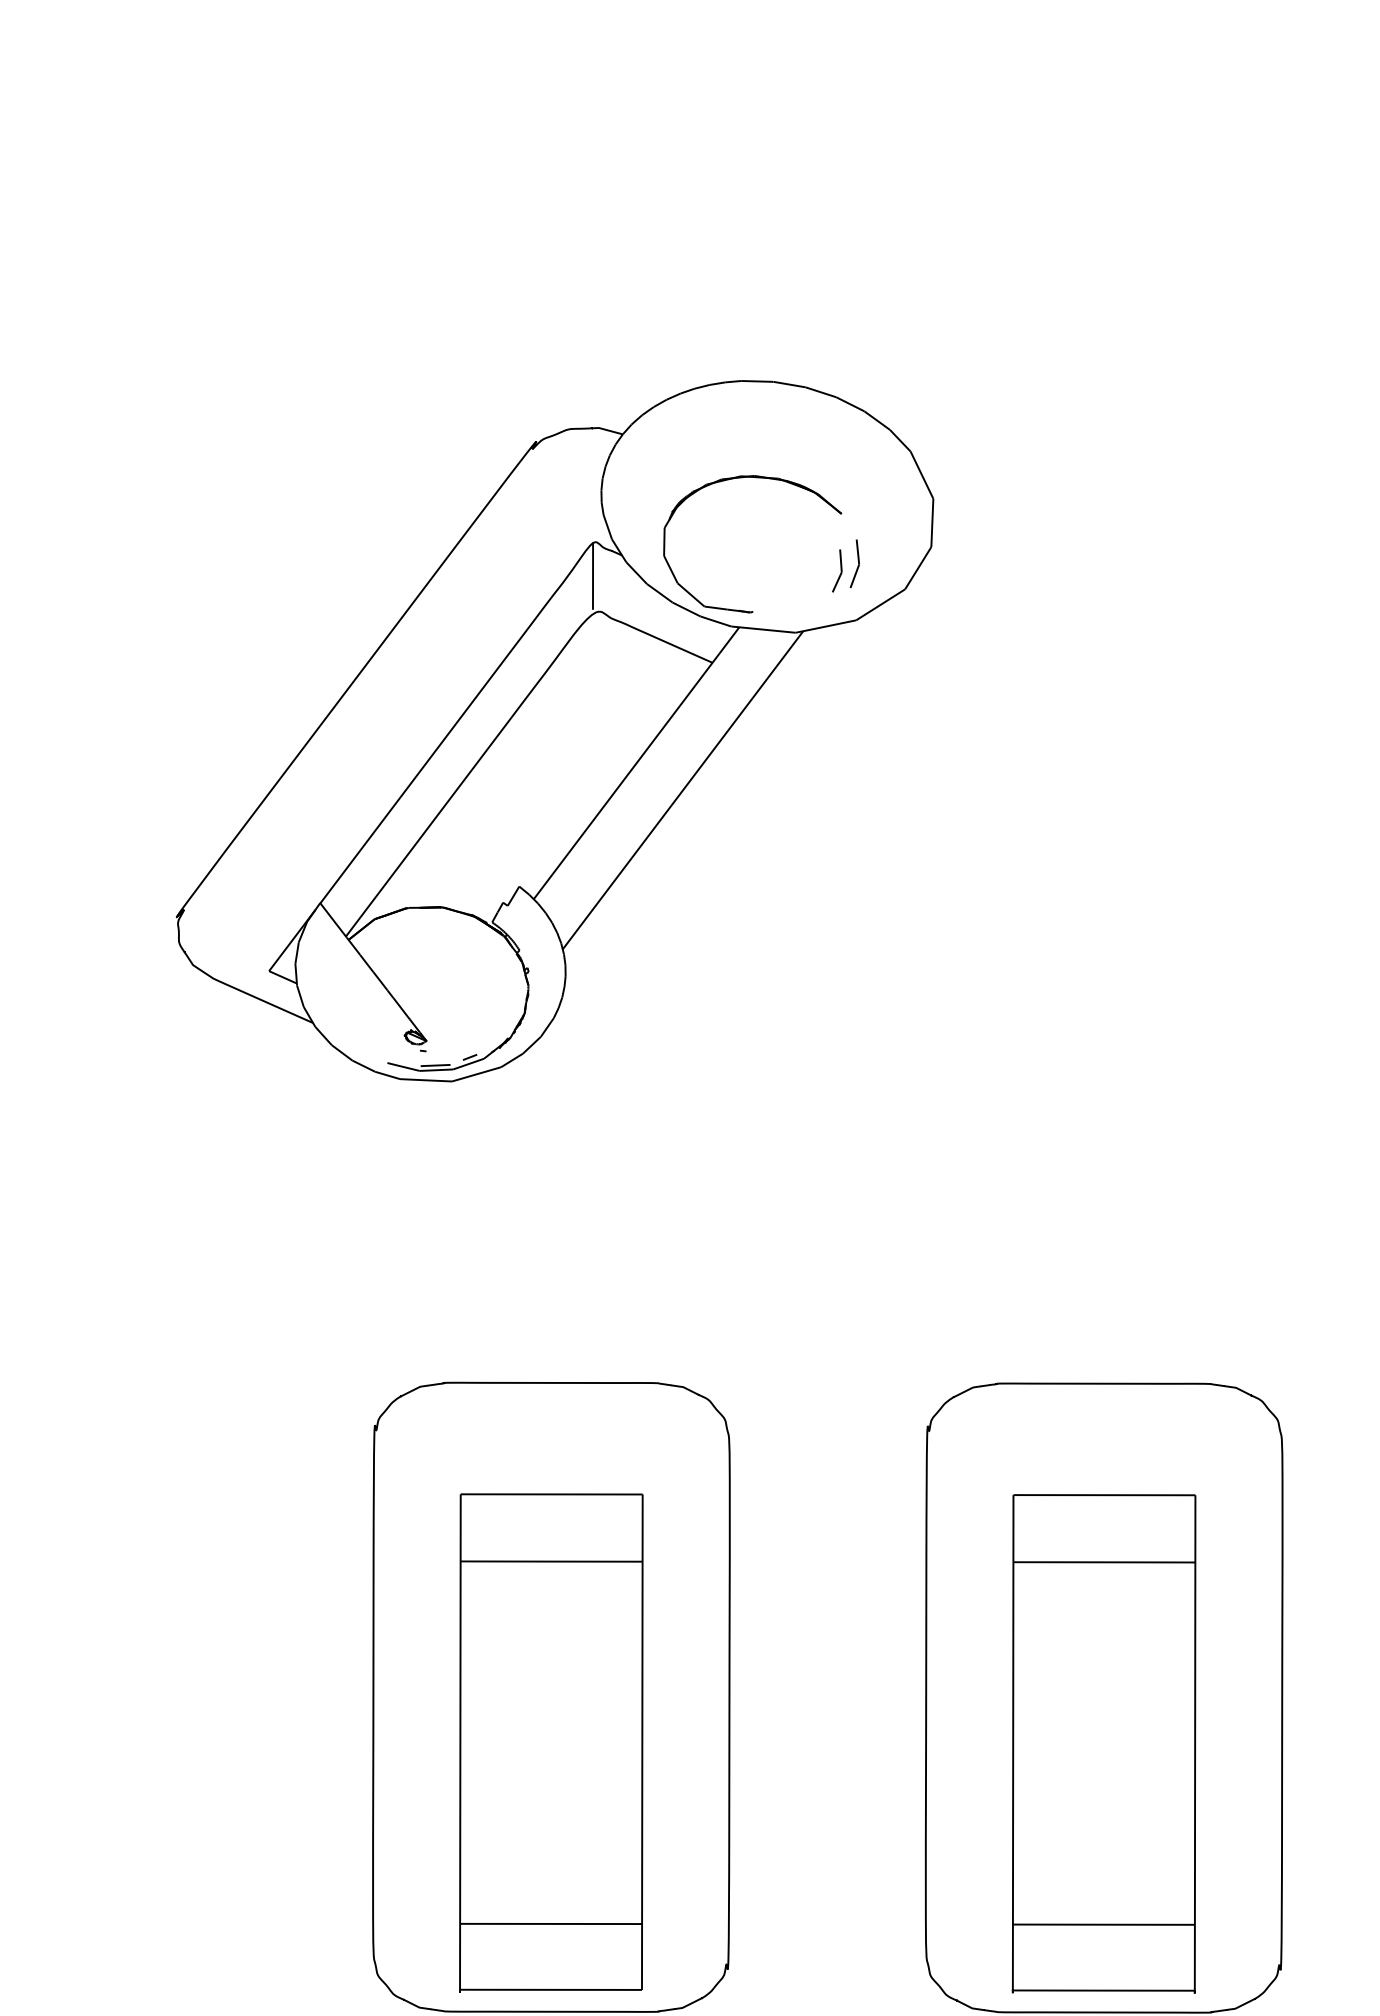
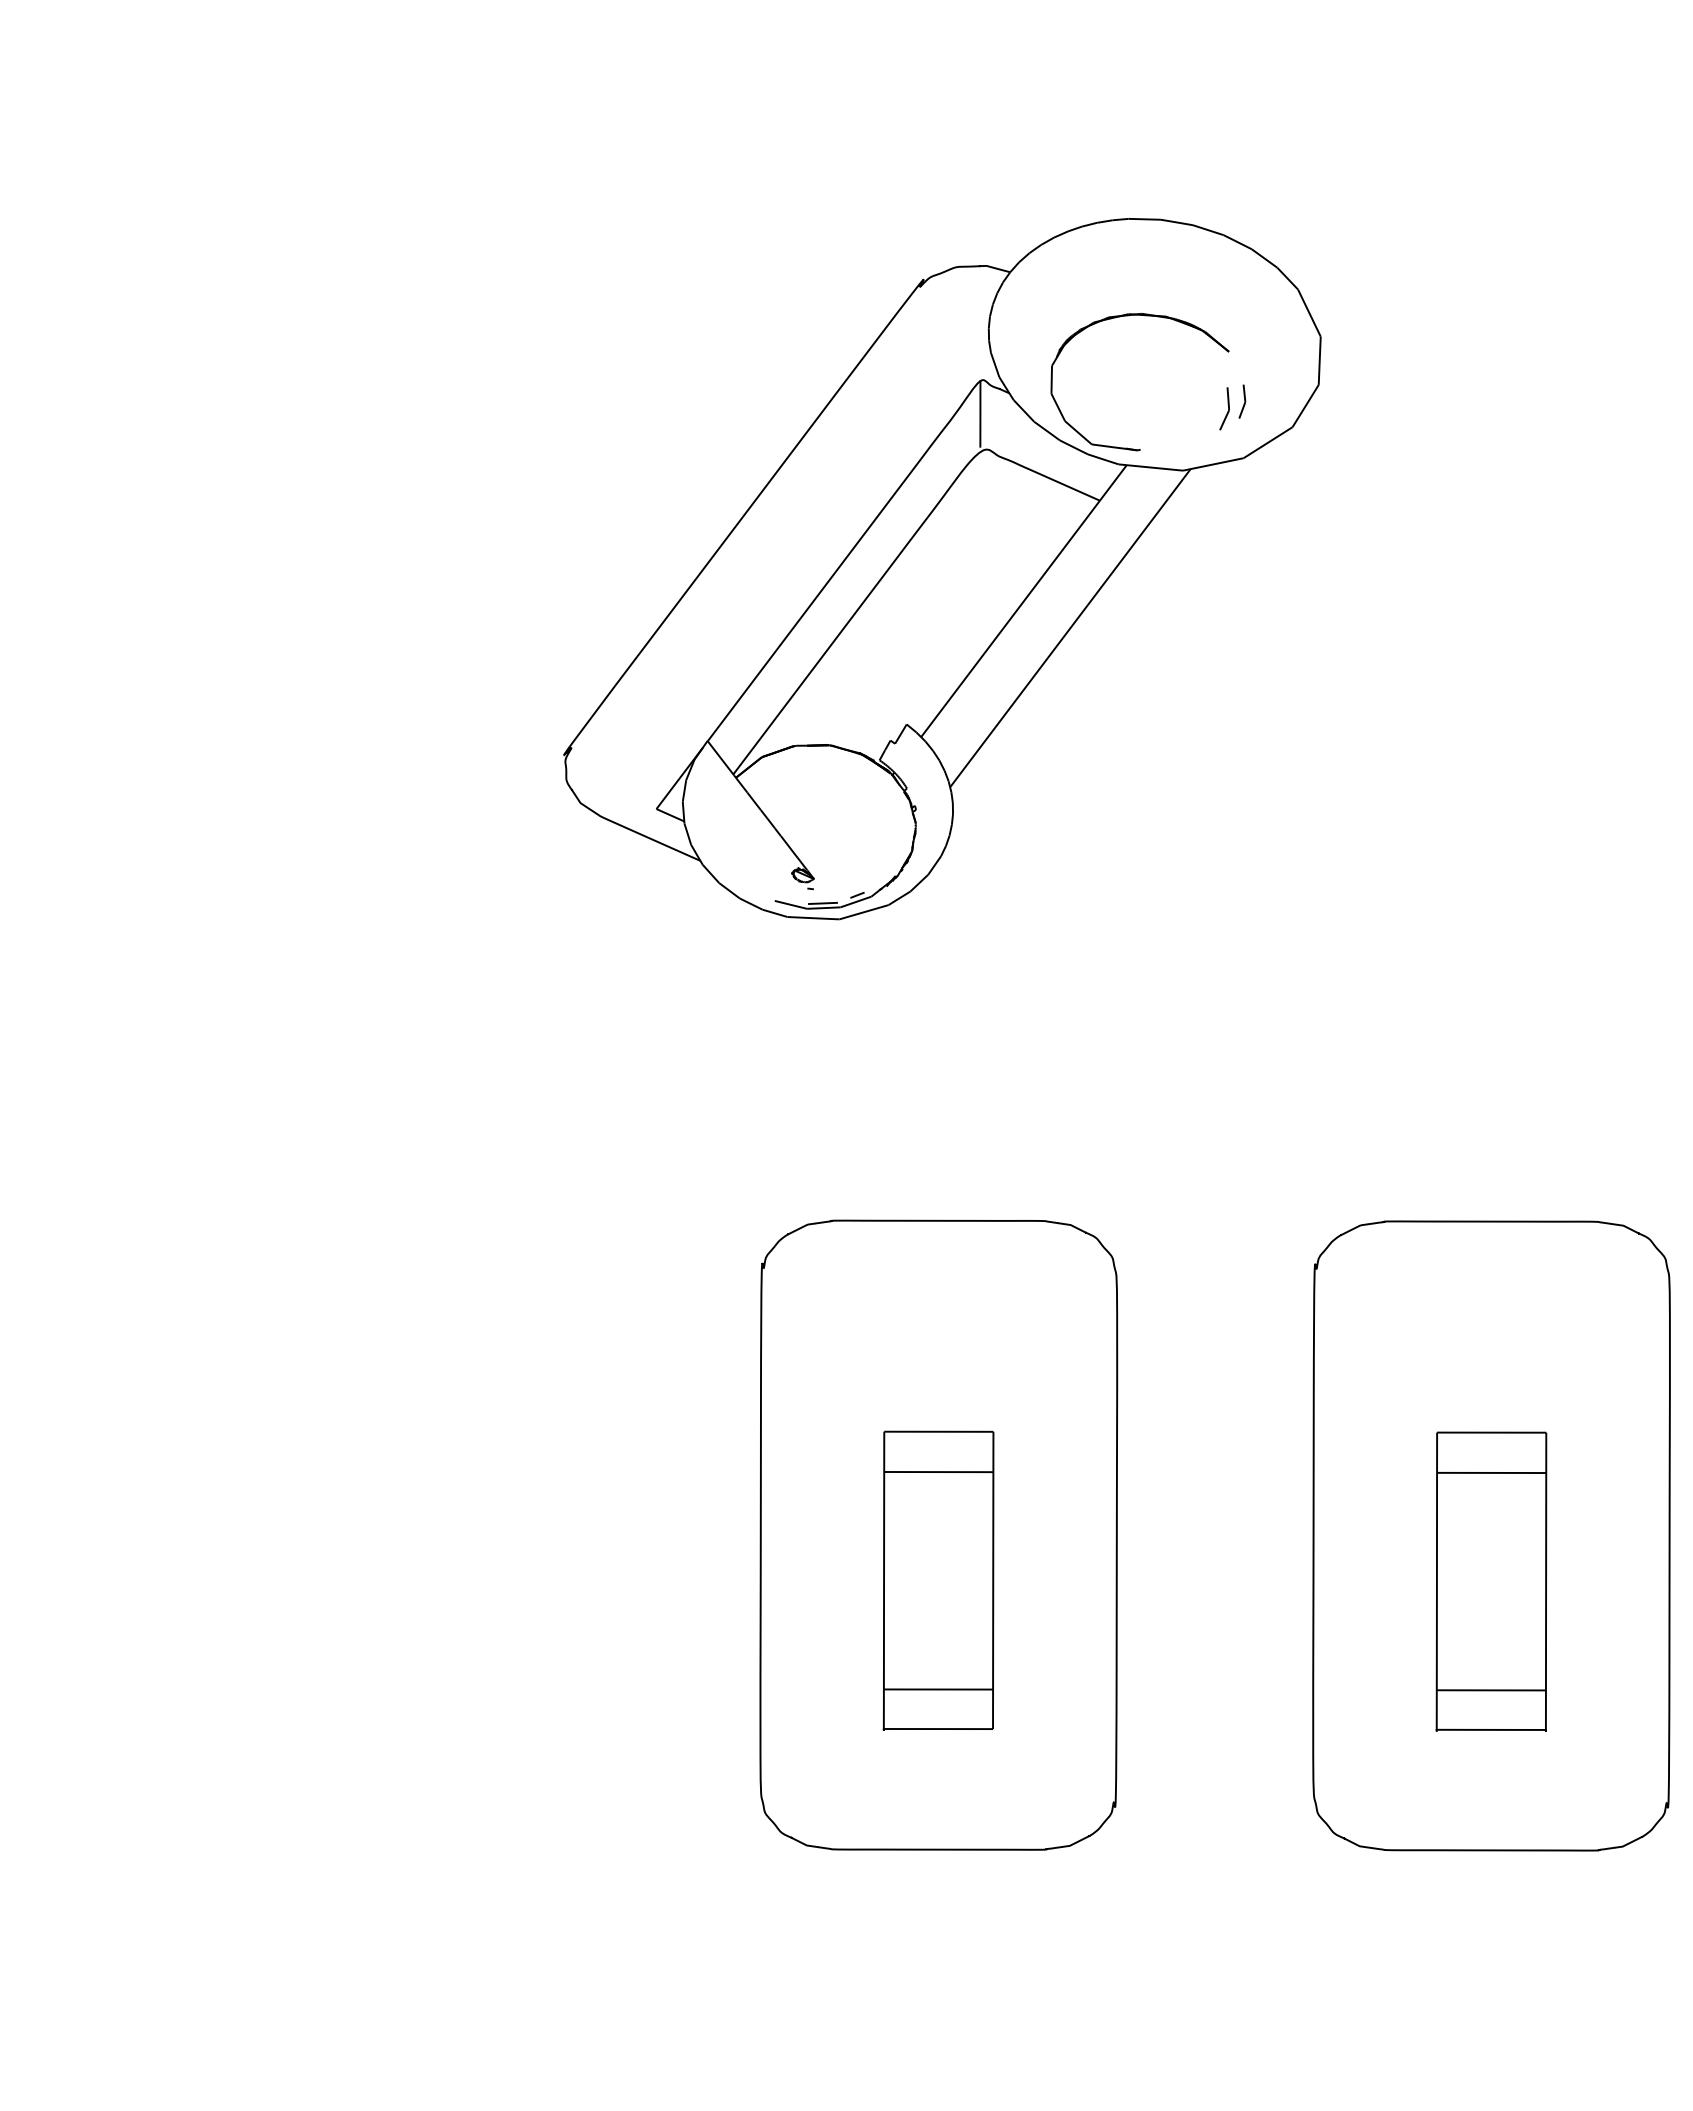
part: (855, 563) -> (1242, 401), size x0.7
part: (551, 1742) -> (938, 1580), size x0.6
part: (1104, 1743) -> (1491, 1581), size x0.6

